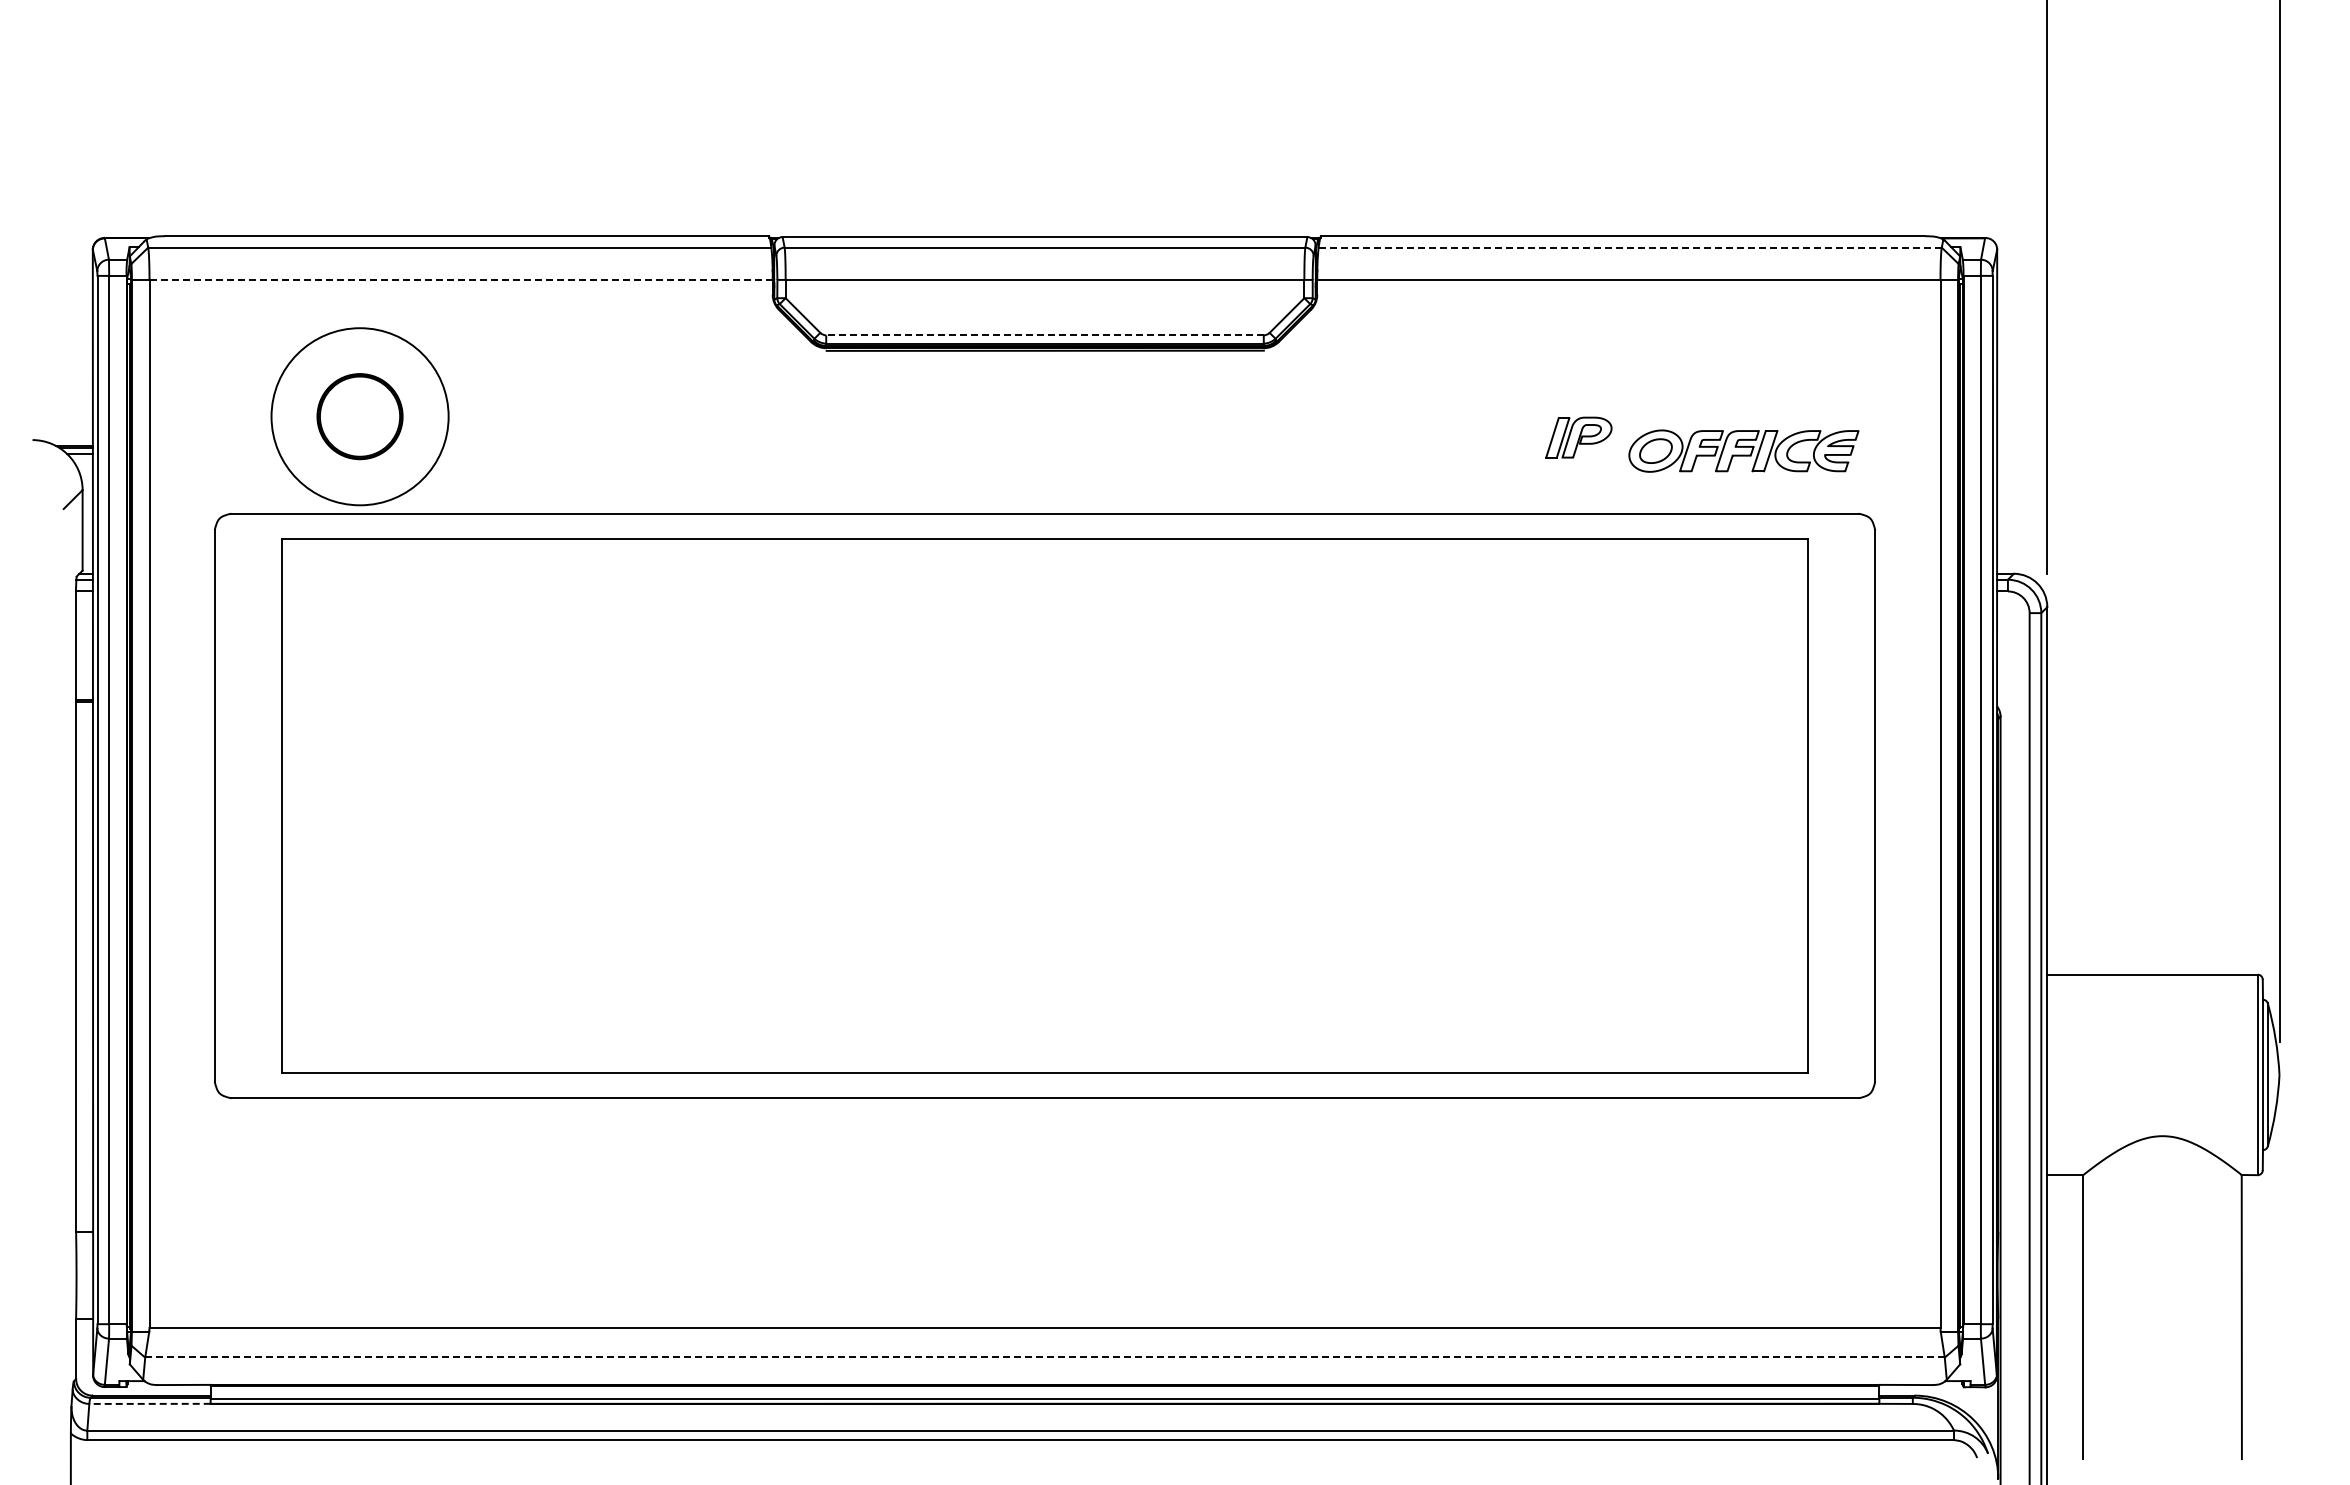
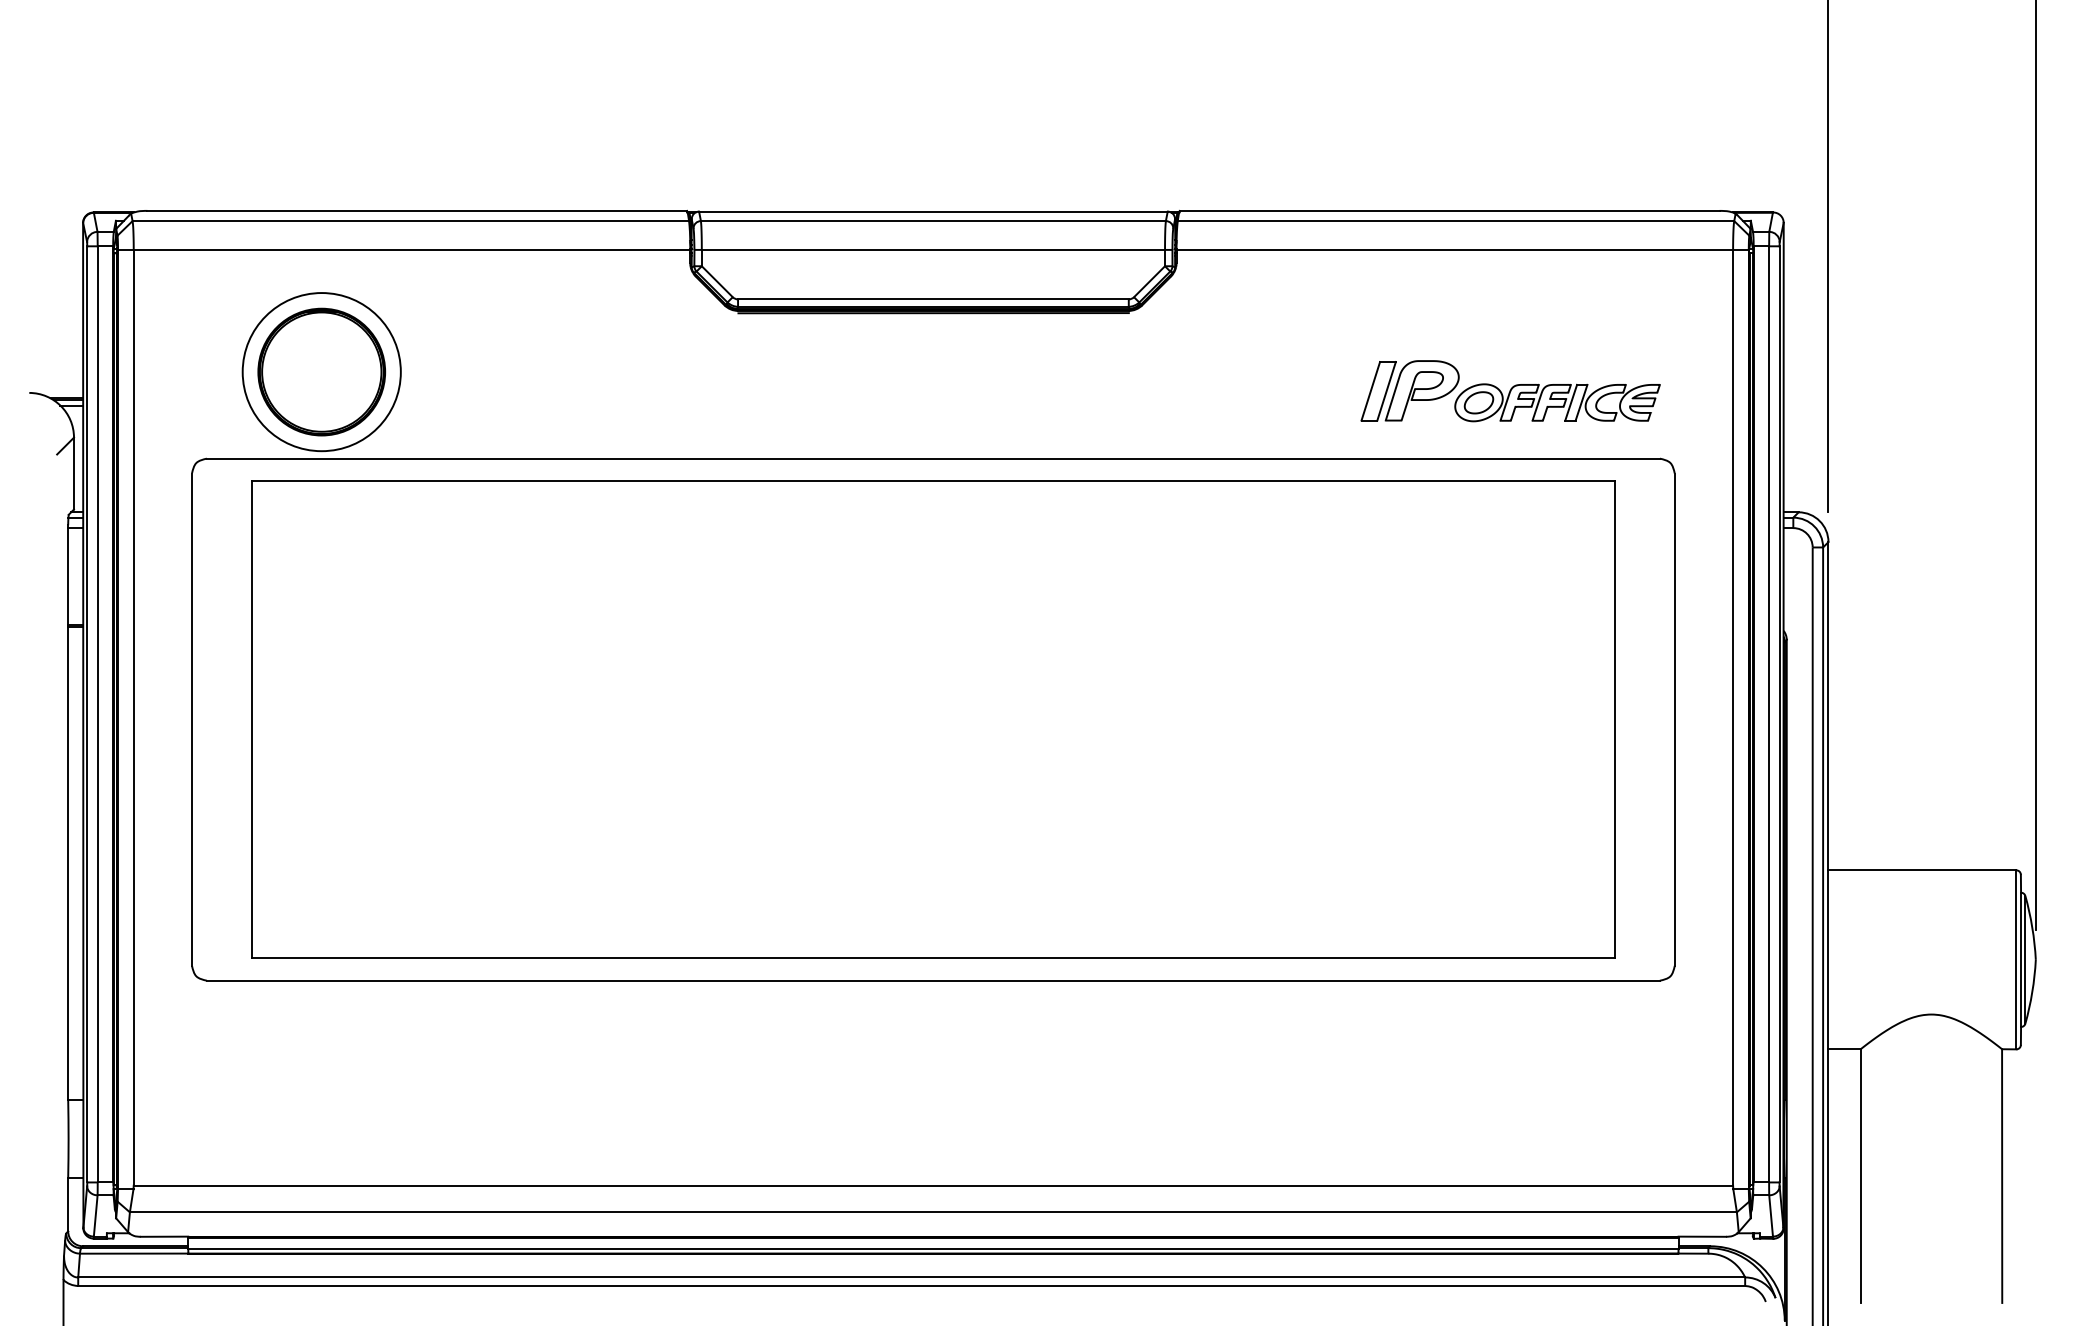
line: (1630, 247) -> (1456, 220), dashed -> solid
line: (461, 279) -> (412, 249), dashed -> solid
line: (1045, 335) -> (933, 299), dashed -> solid
part: (359, 416) -> (321, 371), size x1.67
part: (1578, 437) -> (1409, 390), size x1.67
line: (1045, 1356) -> (933, 1211), dashed -> solid
line: (150, 1403) -> (134, 1253), dashed -> solid

